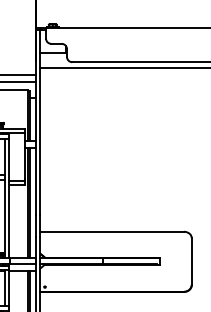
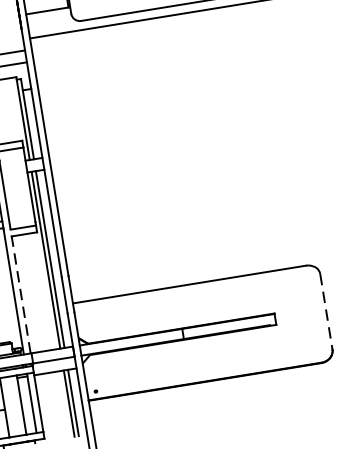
line: (9, 219) -> (20, 291), solid -> dashed
line: (191, 261) -> (325, 311), solid -> dashed

